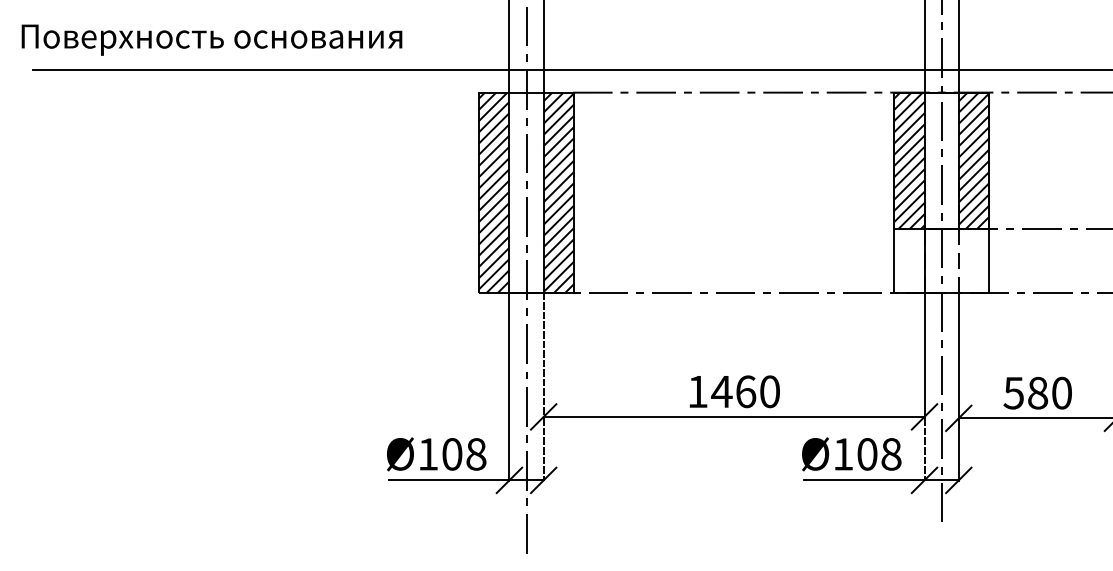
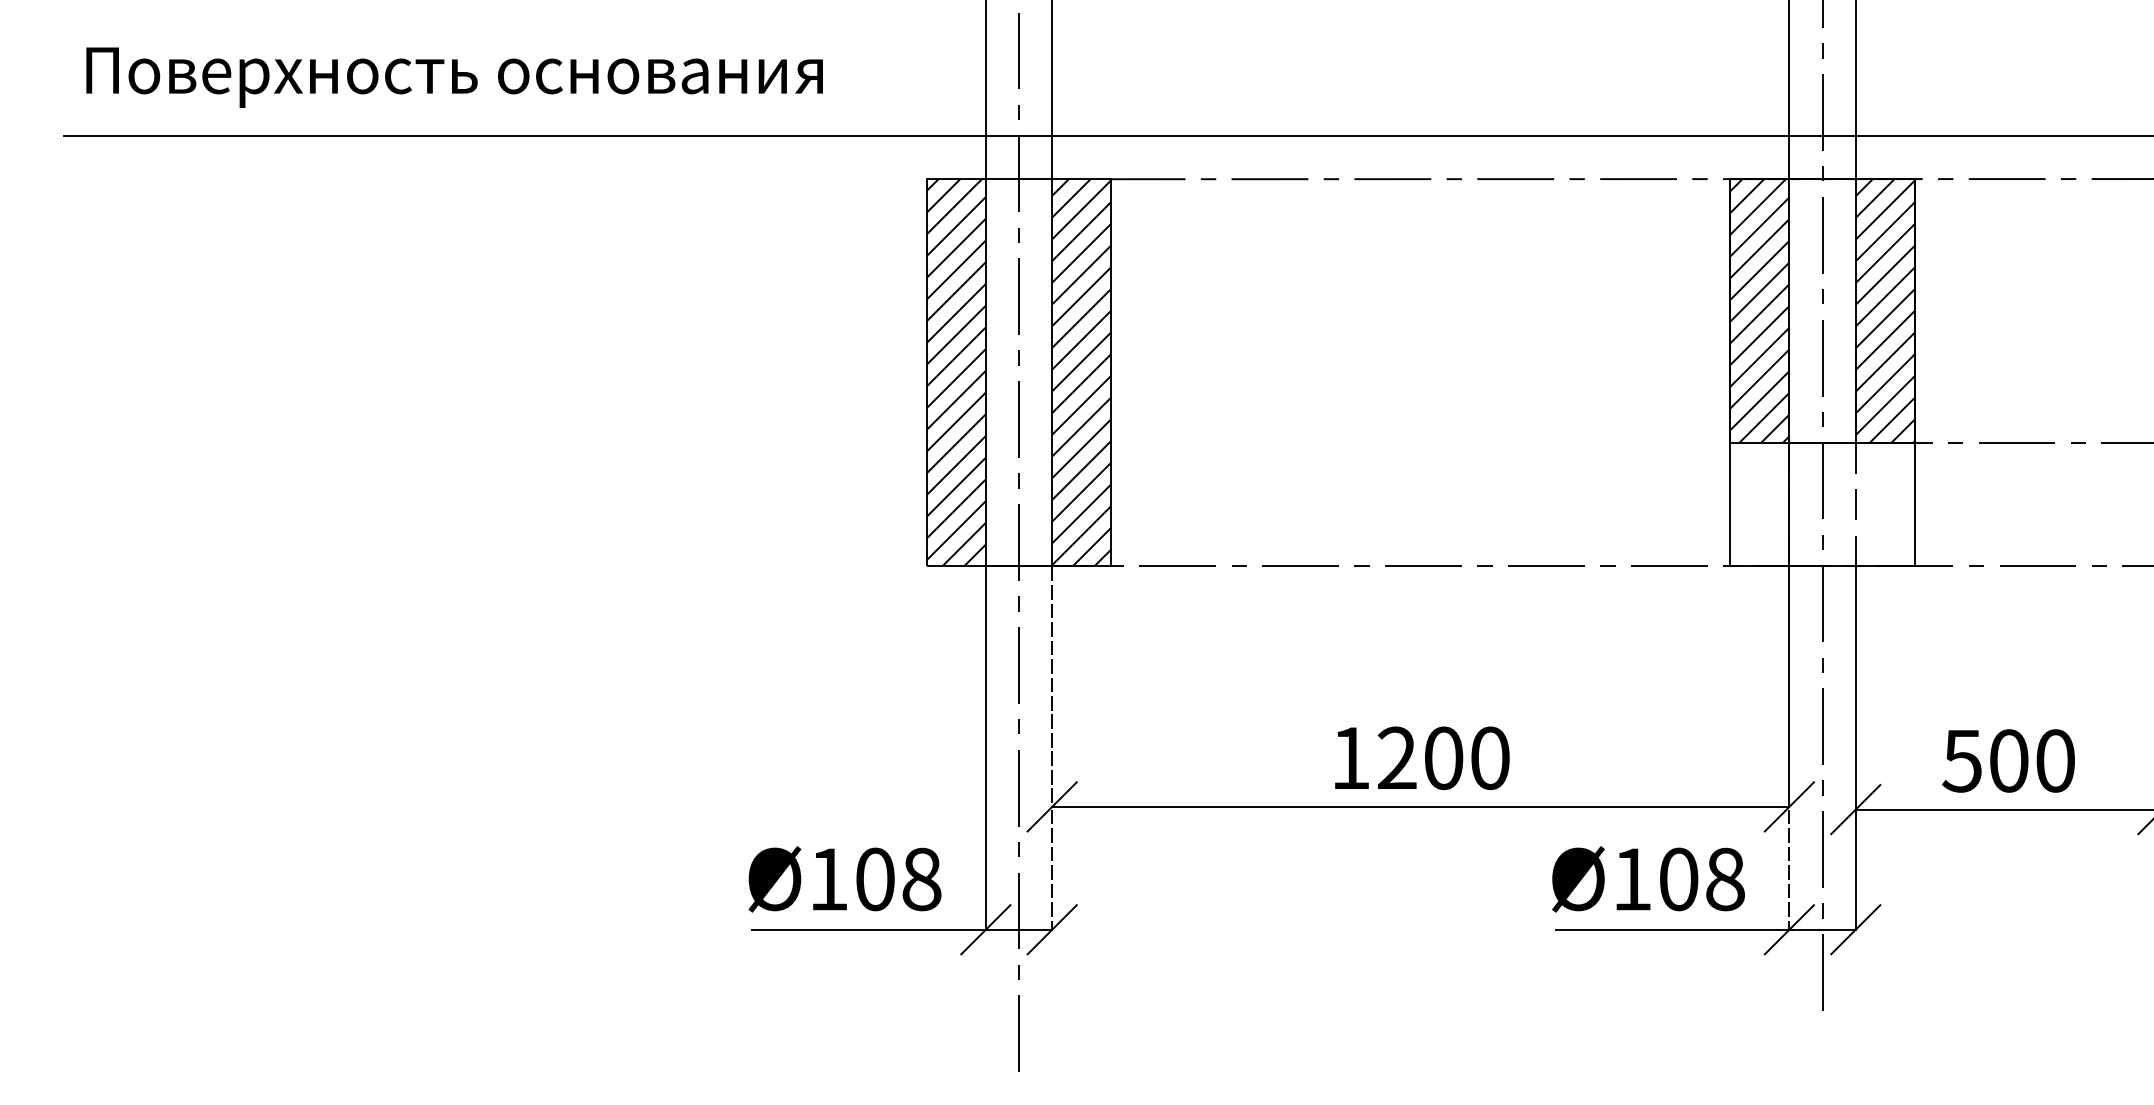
text: (211, 39) -> (453, 76), moved
text: (733, 391) -> (1419, 757), 1460 -> 1200
text: (1038, 392) -> (2010, 759), 580 -> 500

